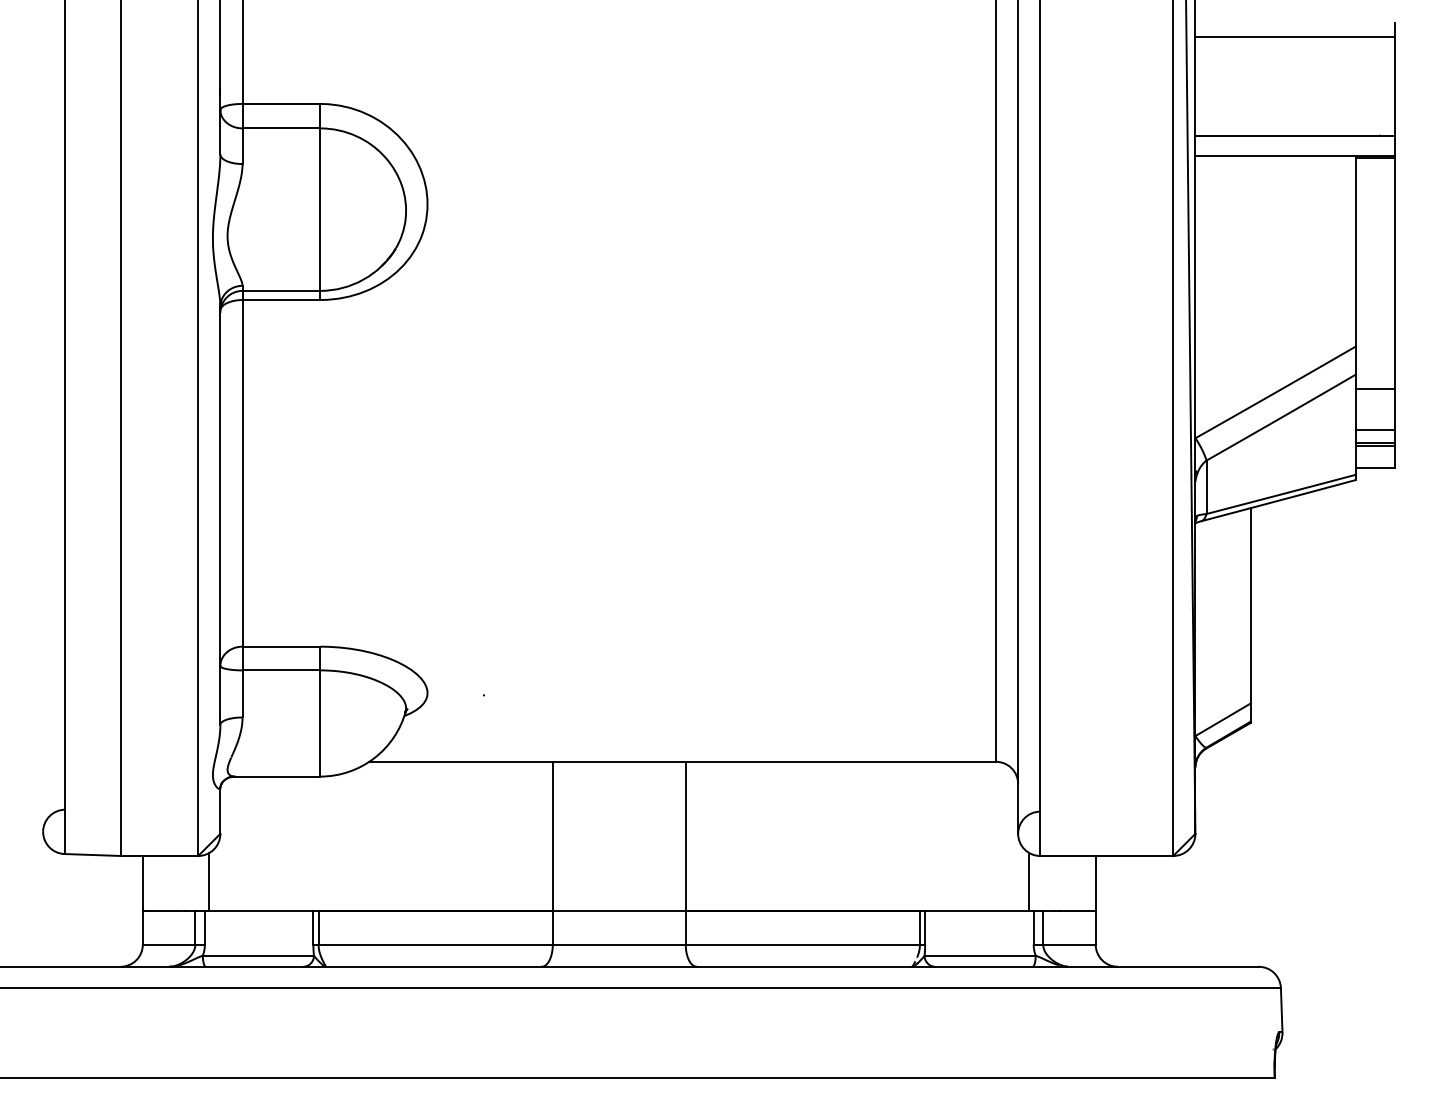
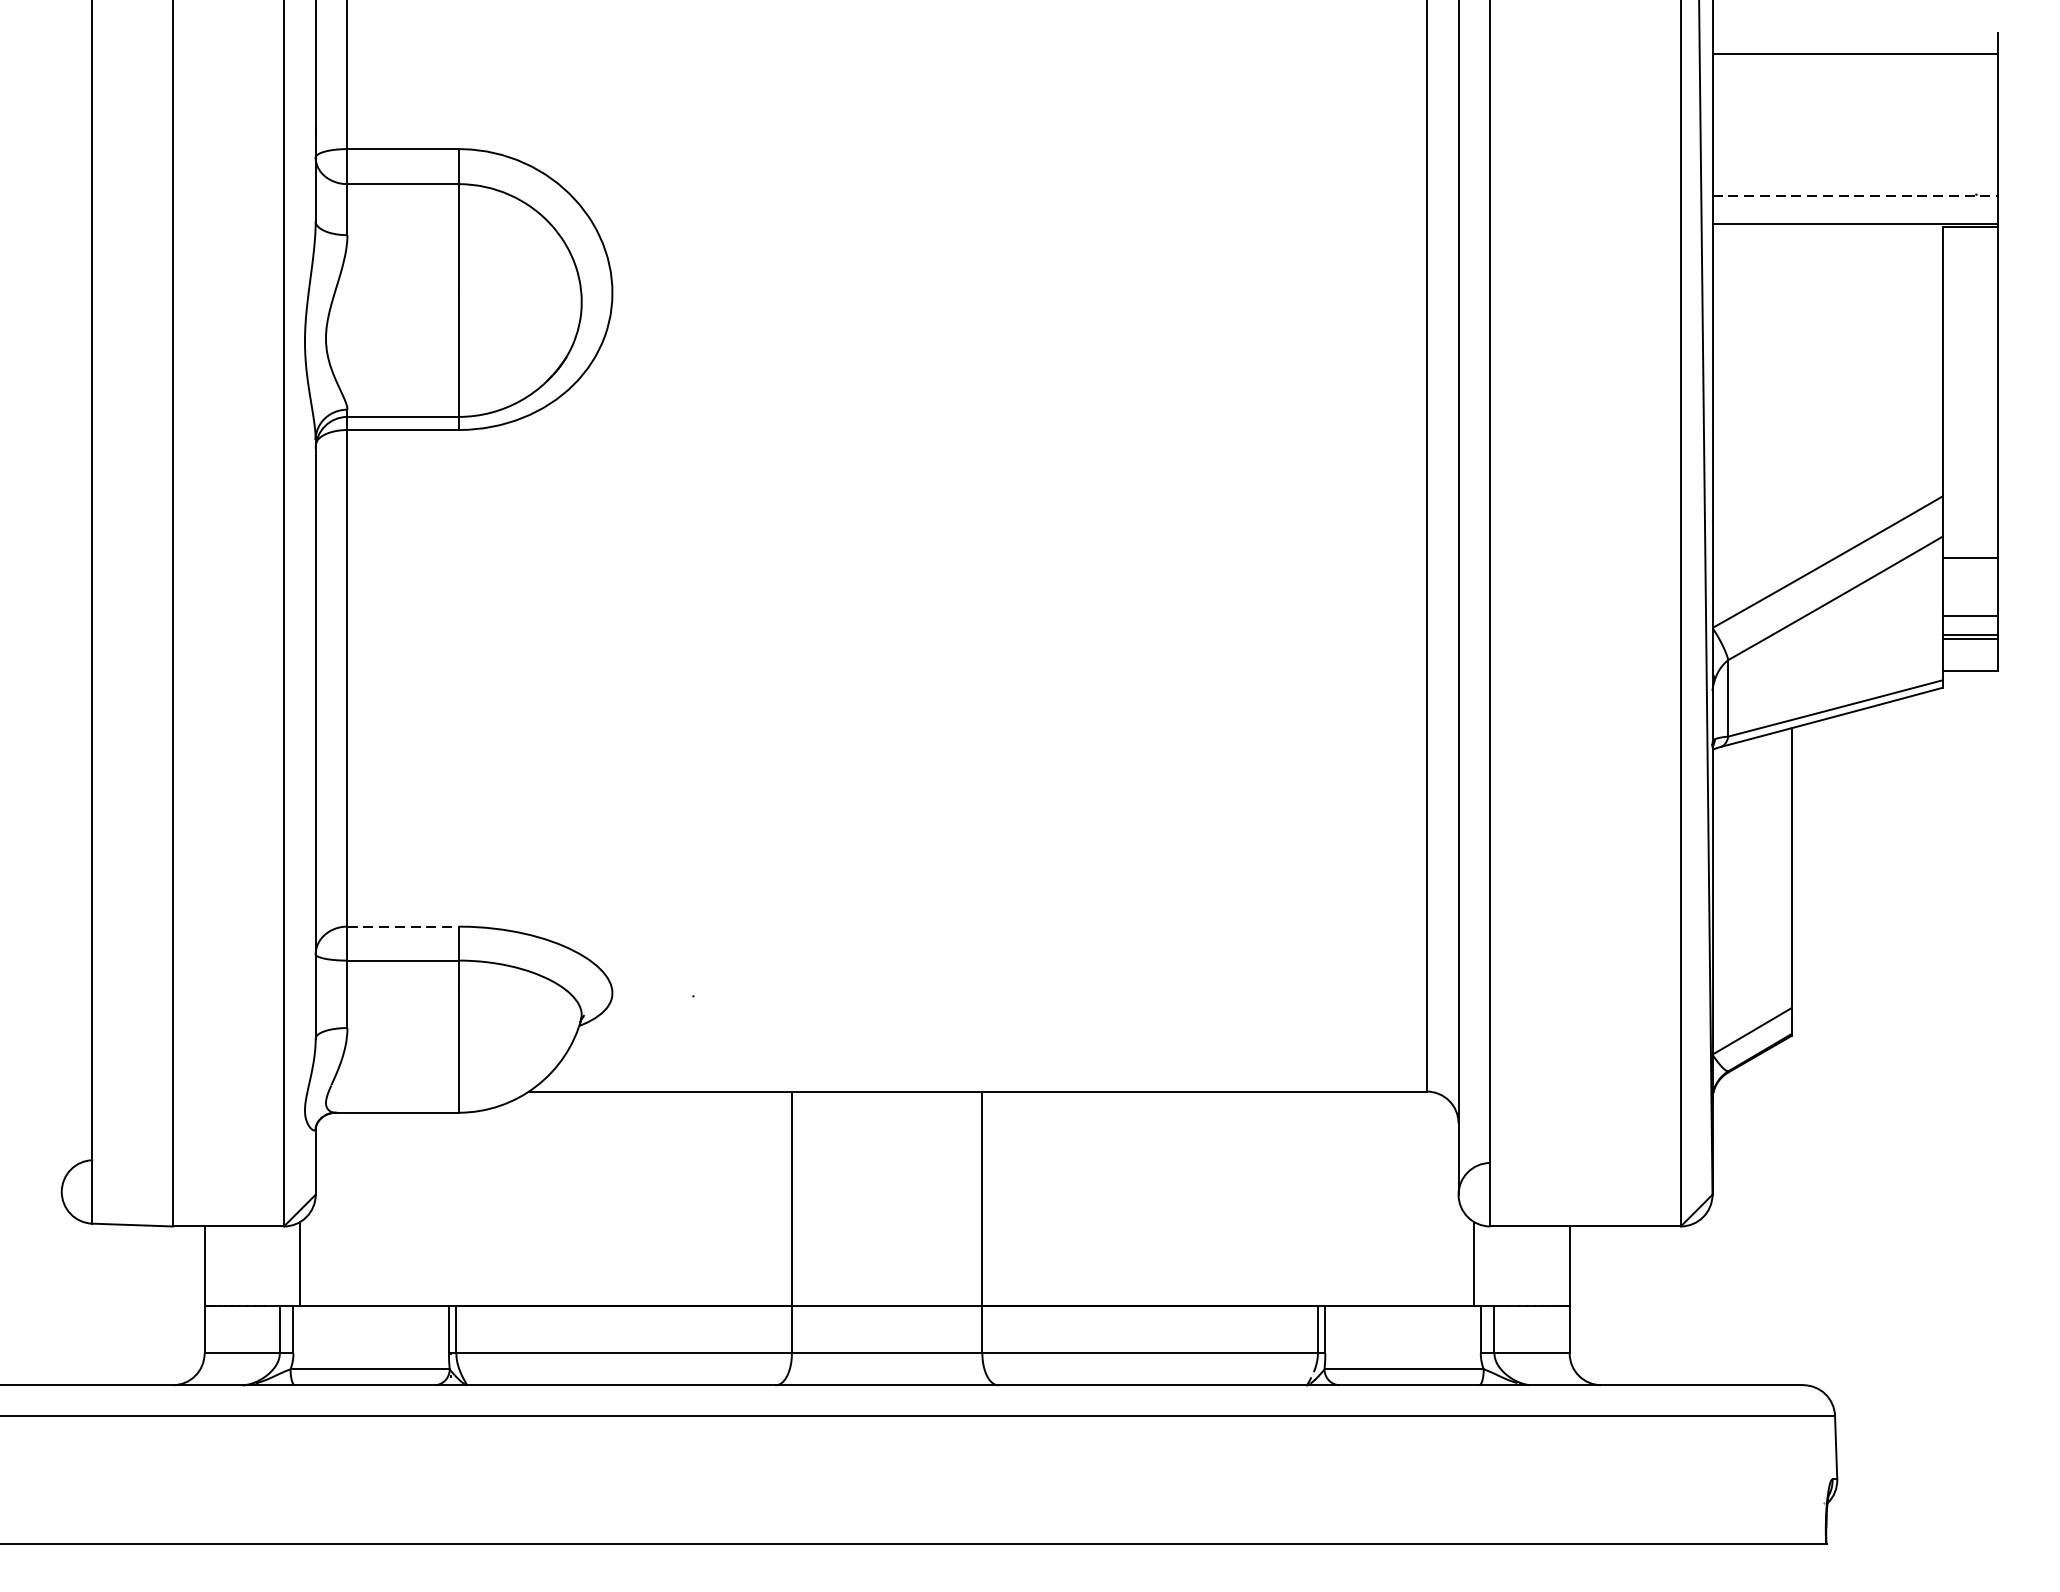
line: (1295, 136) -> (1855, 195), solid -> dashed
line: (281, 646) -> (403, 926), solid -> dashed

